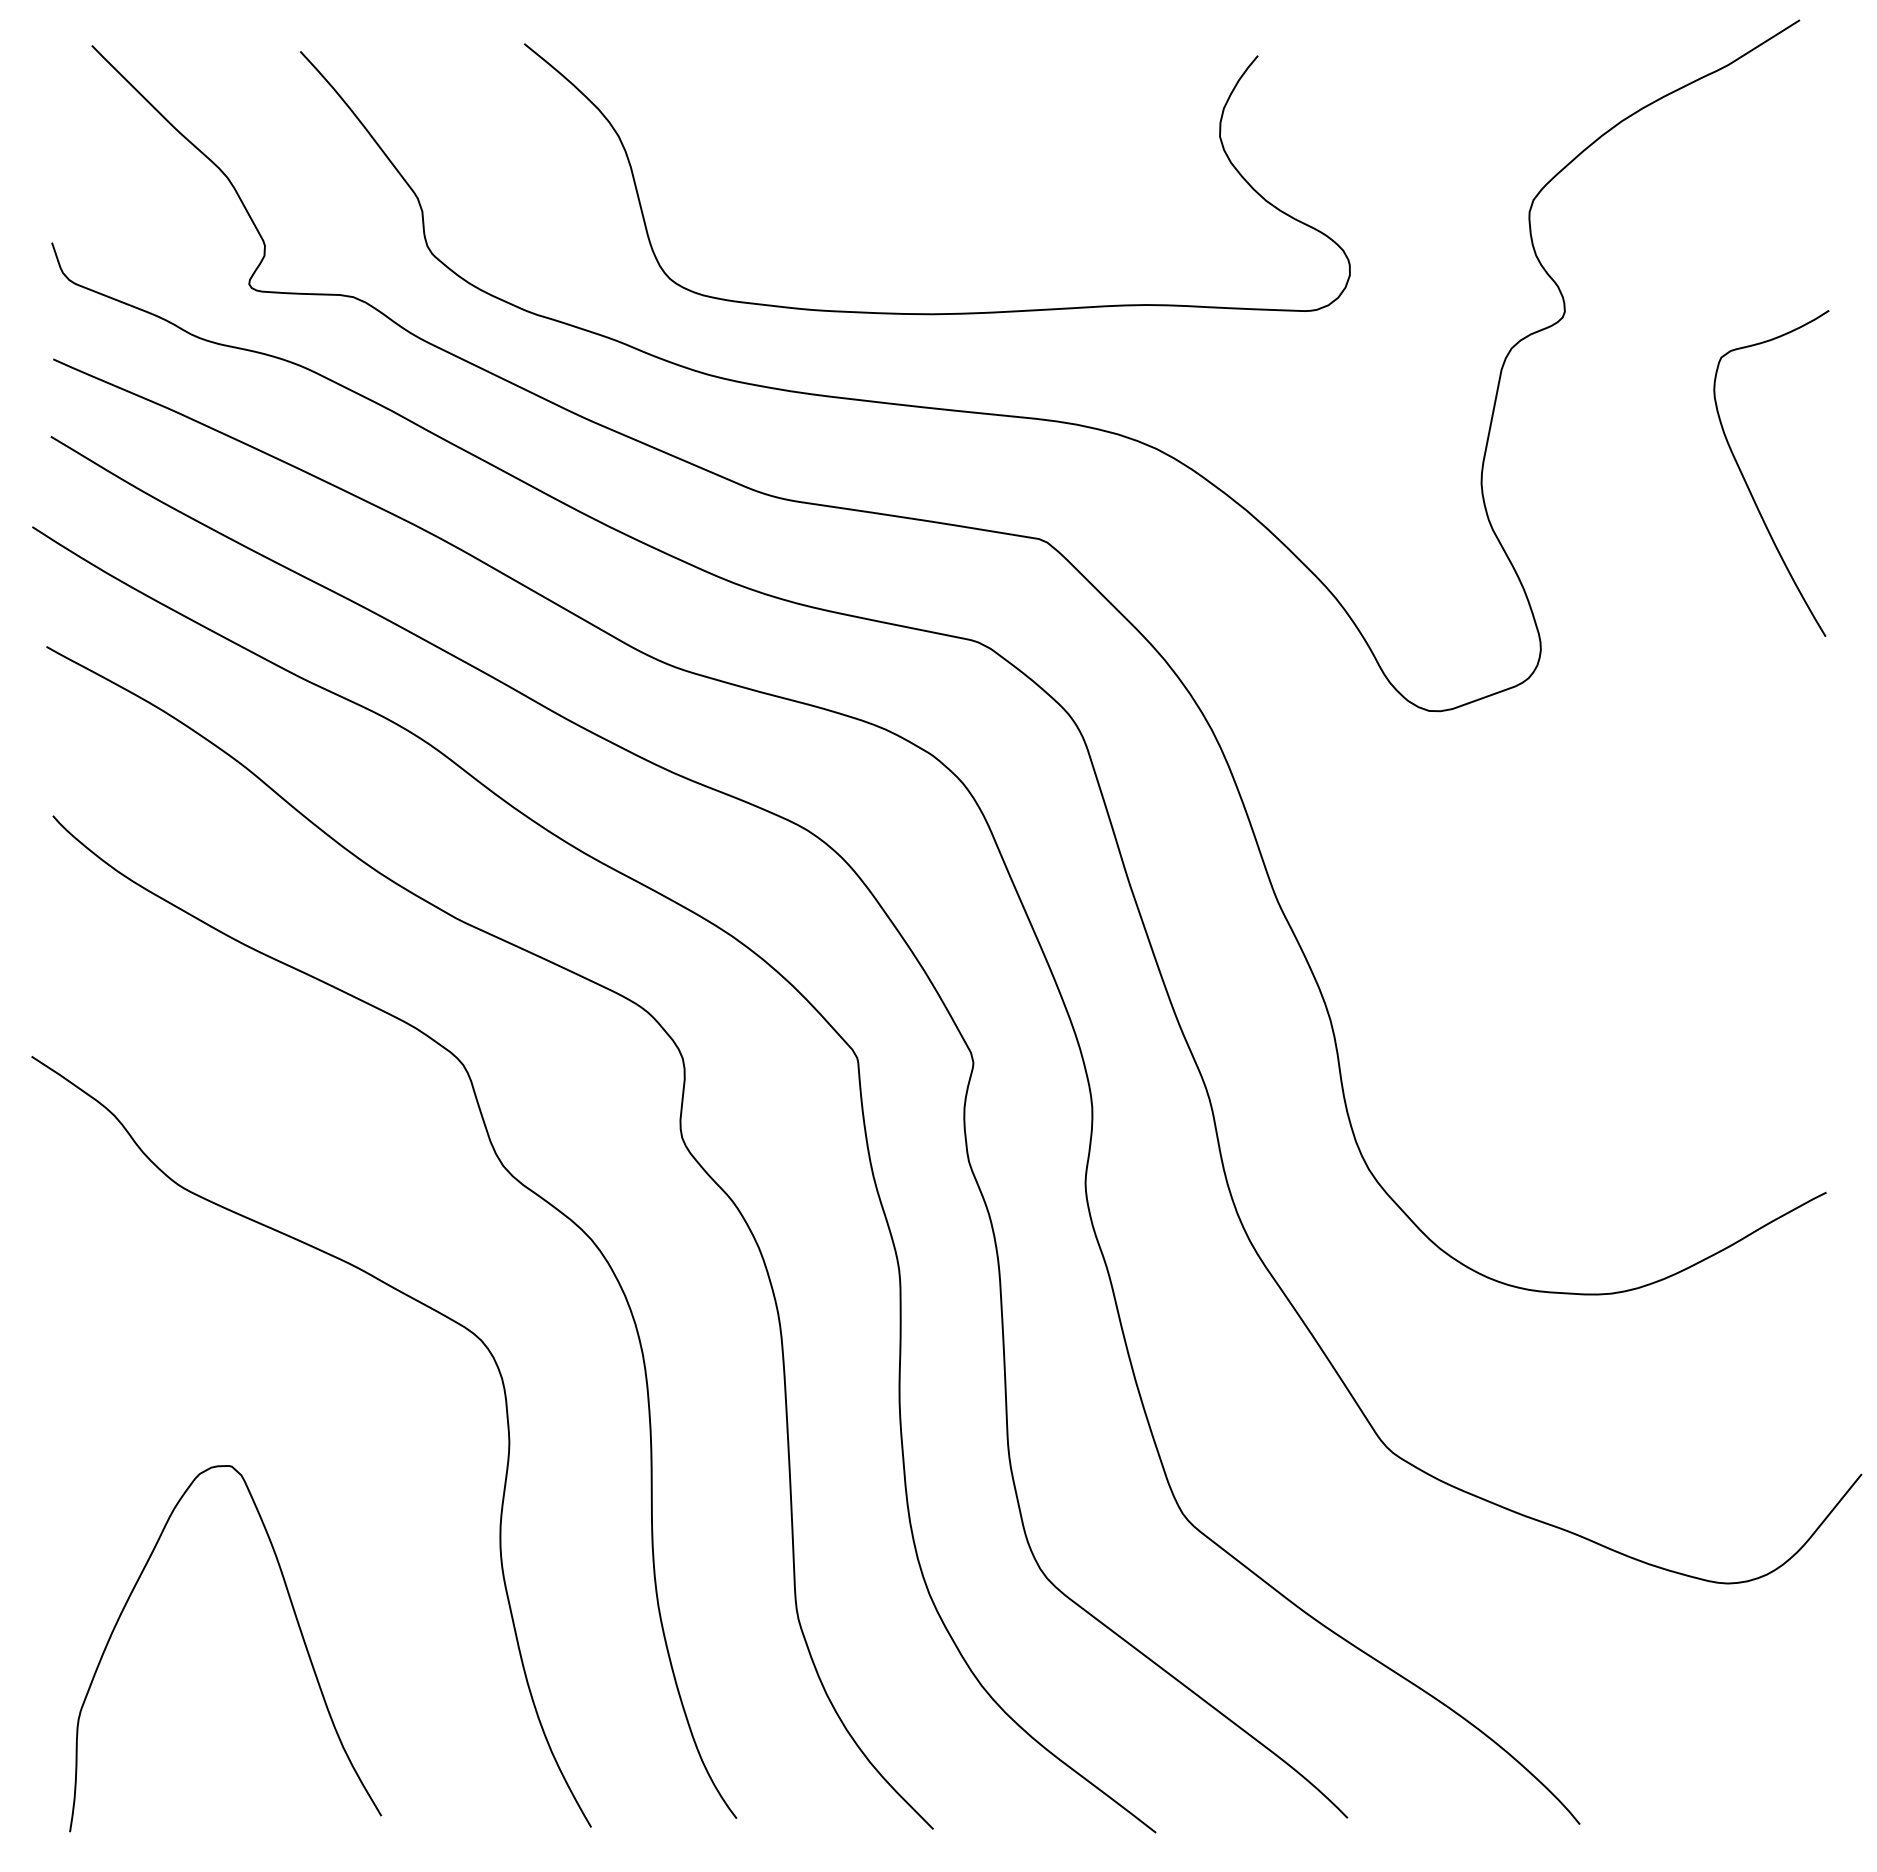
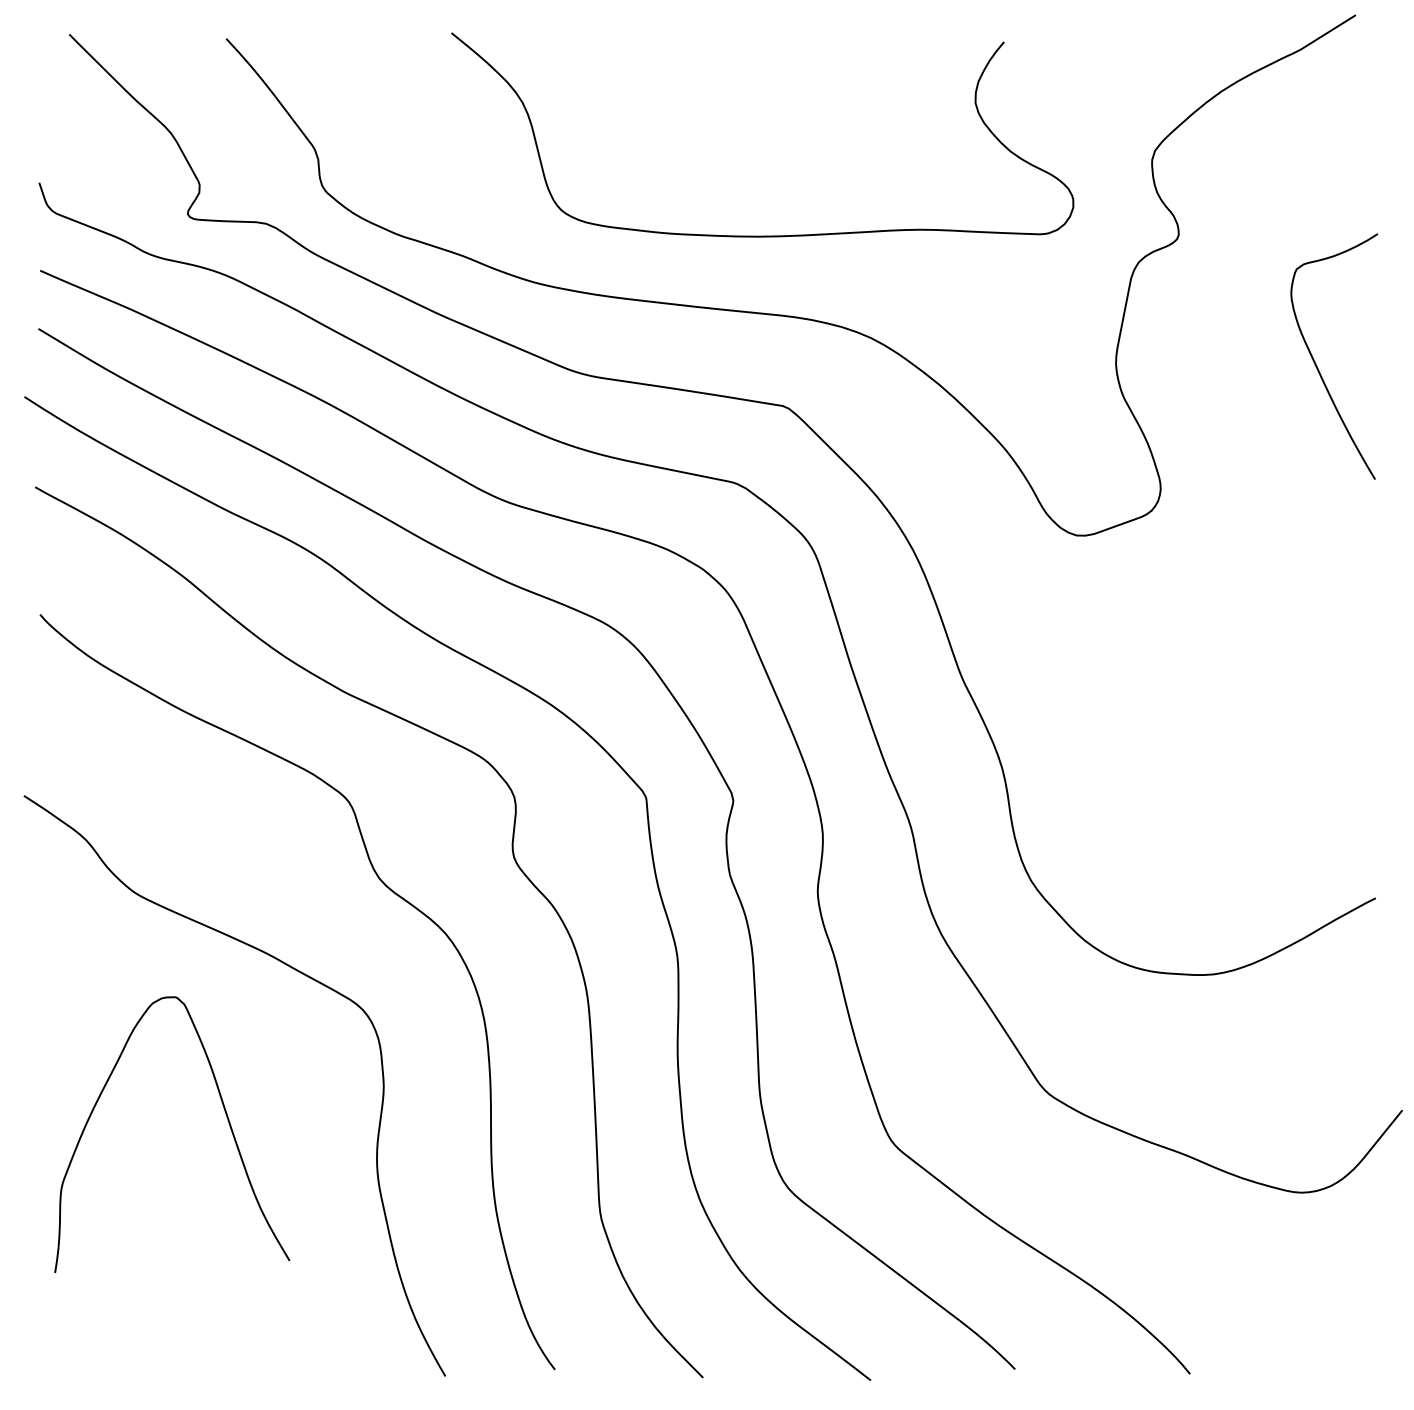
curve: (937, 313) -> (762, 236), moved
curve: (297, 1624) -> (226, 1116), moved

